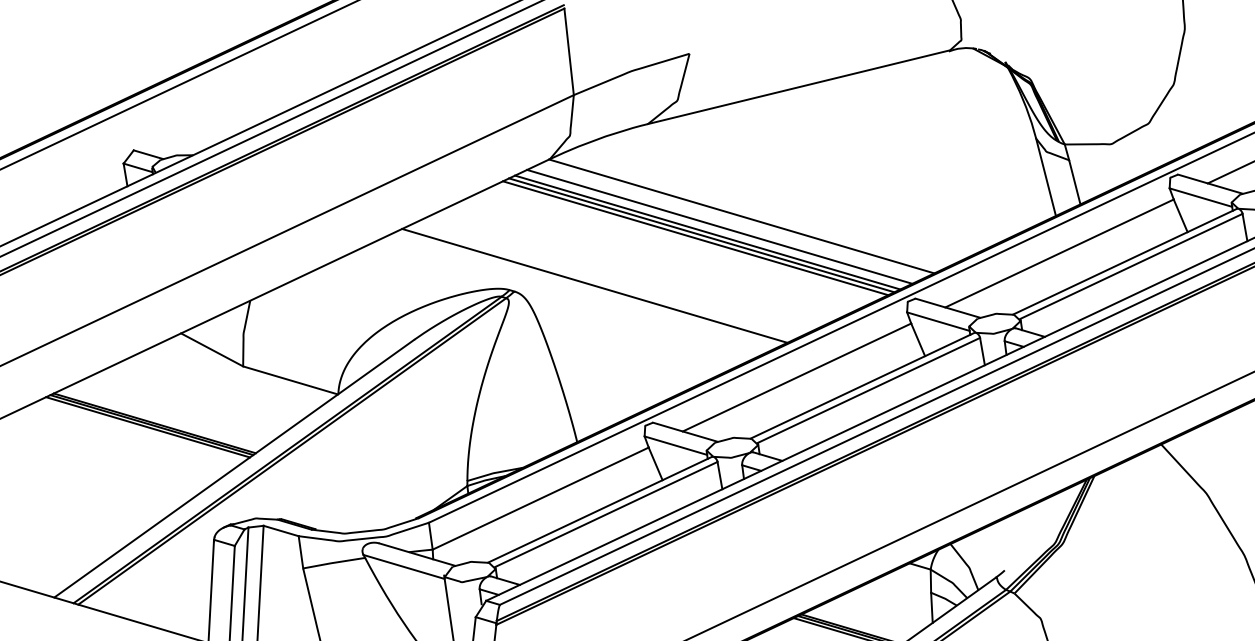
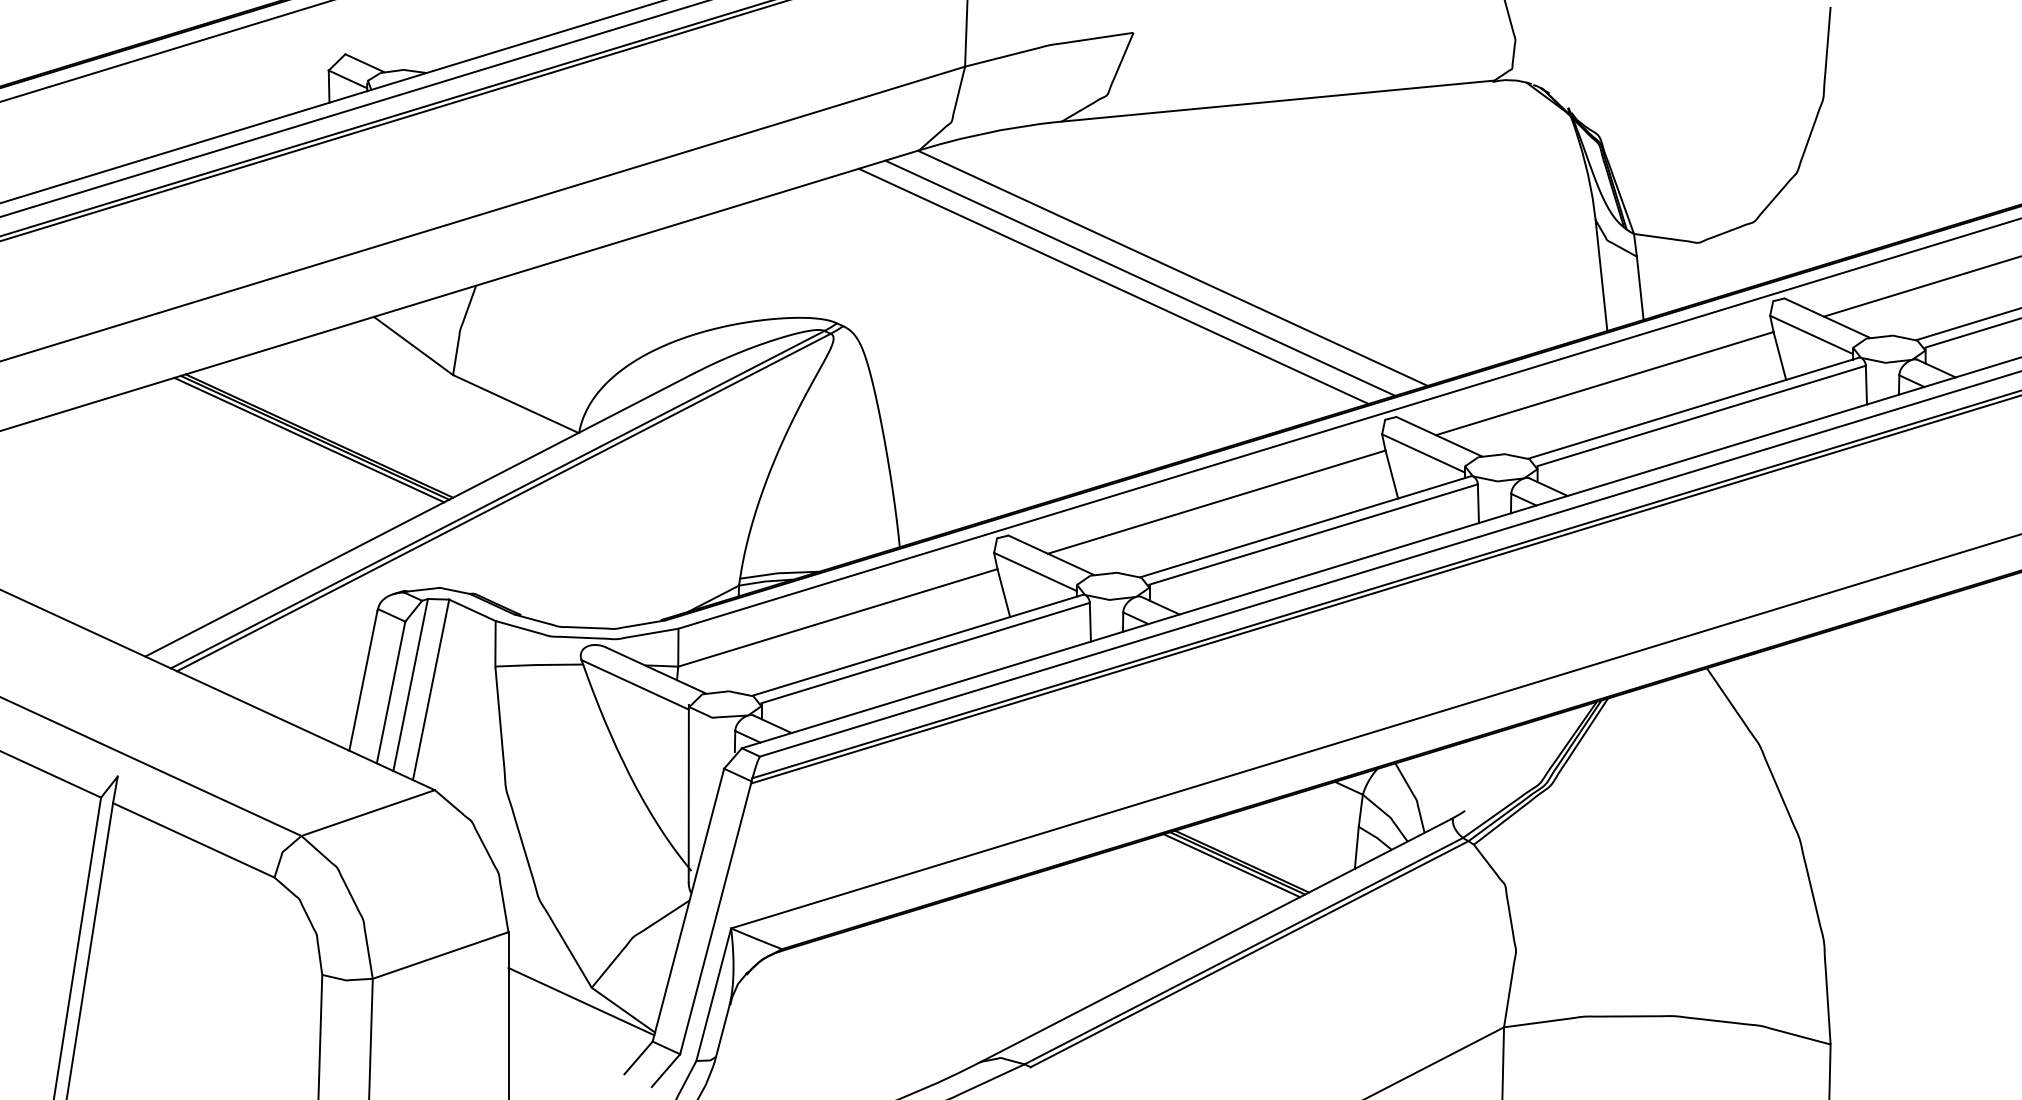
line: (707, 232) -> (1122, 283), removed
line: (695, 237) -> (1104, 288), removed
line: (594, 285) -> (955, 334), removed

